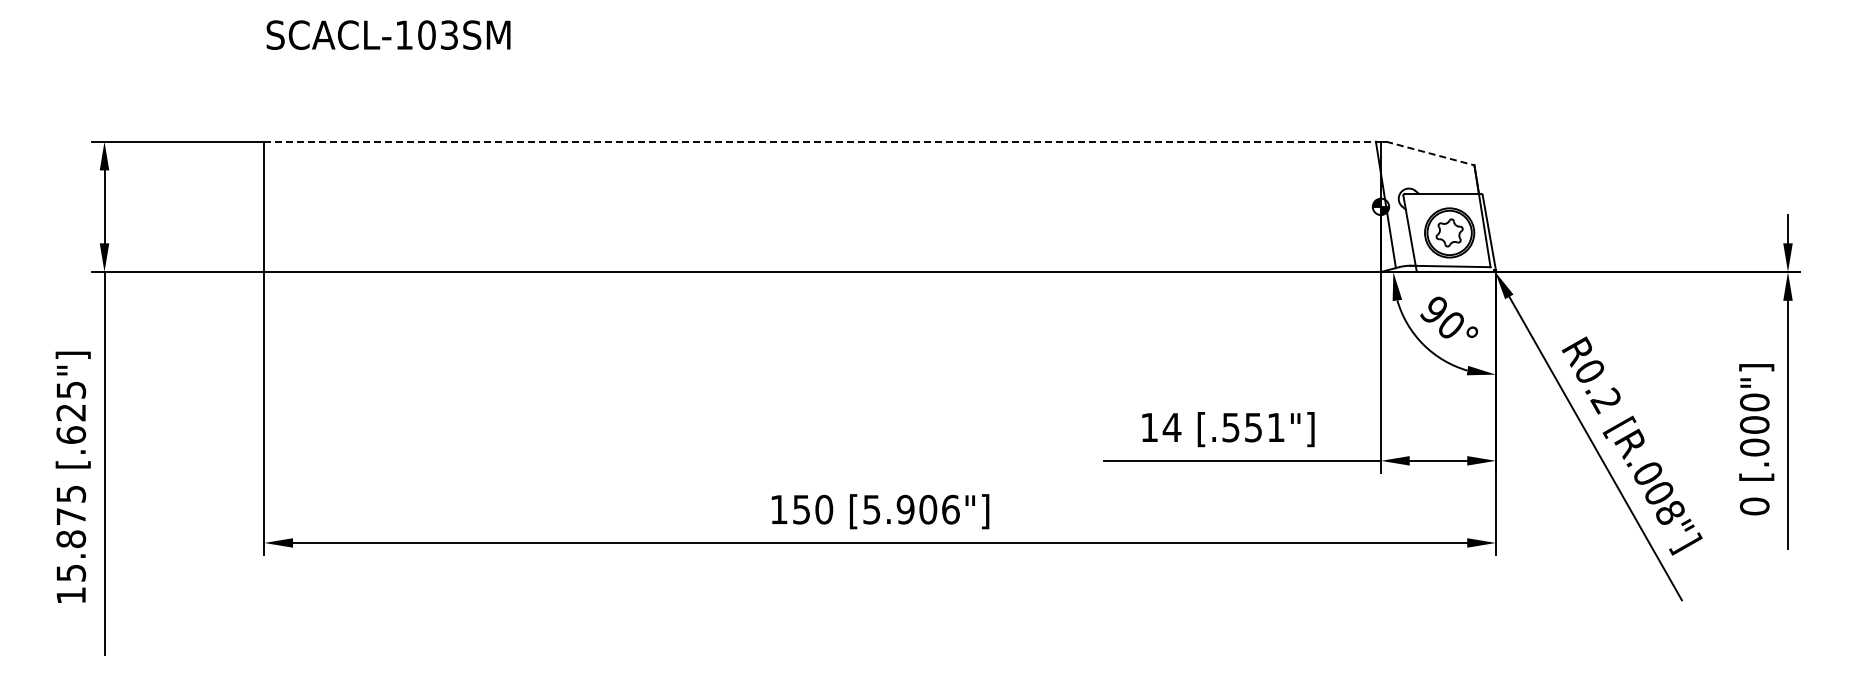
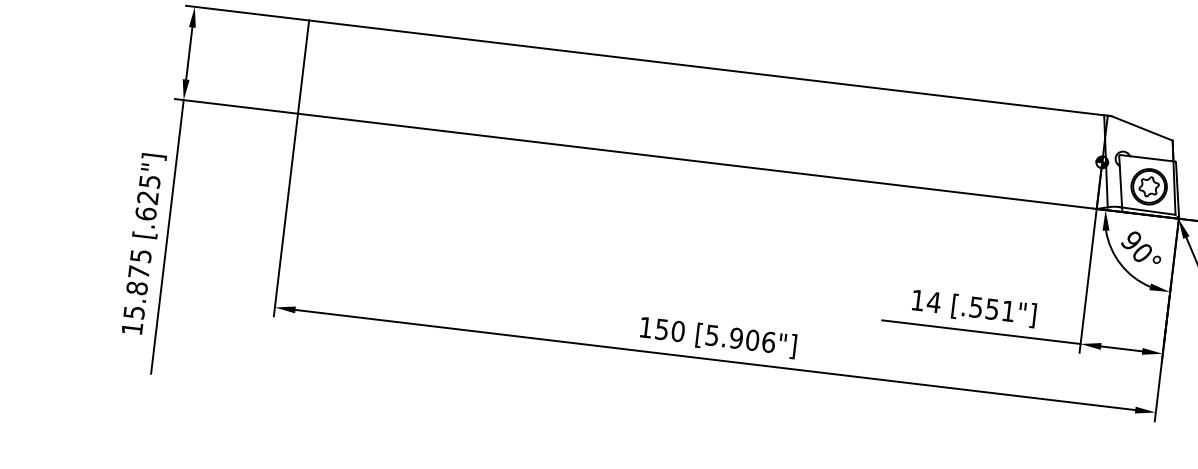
line: (820, 141) -> (706, 67), dashed -> solid
line: (1430, 153) -> (1142, 128), dashed -> solid

